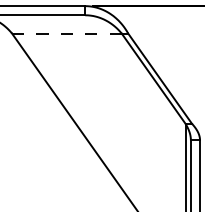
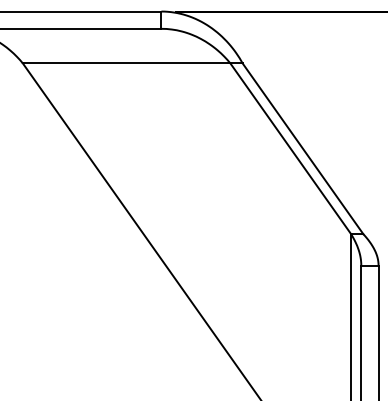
line: (66, 33) -> (125, 63), dashed -> solid

